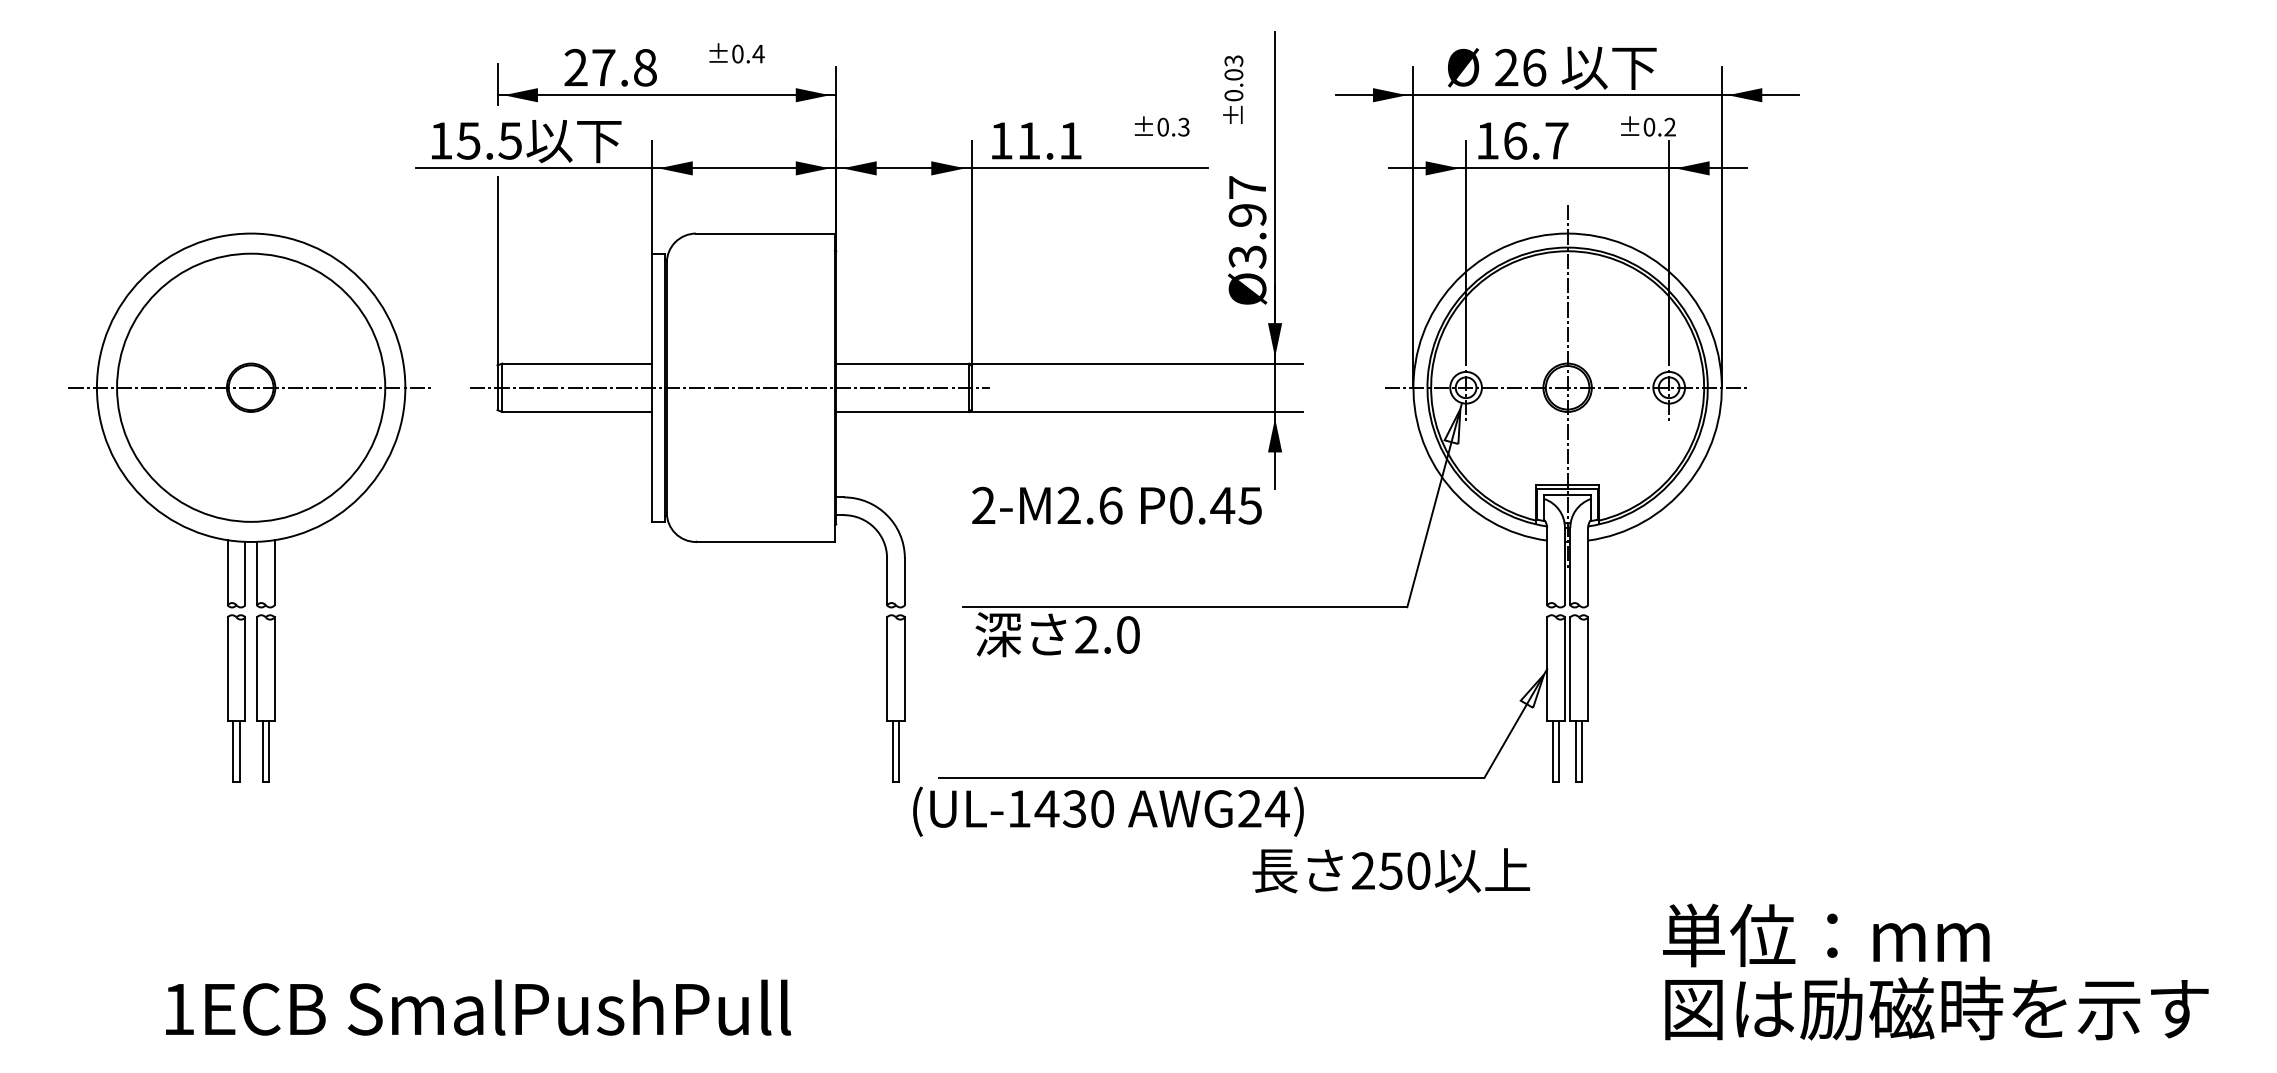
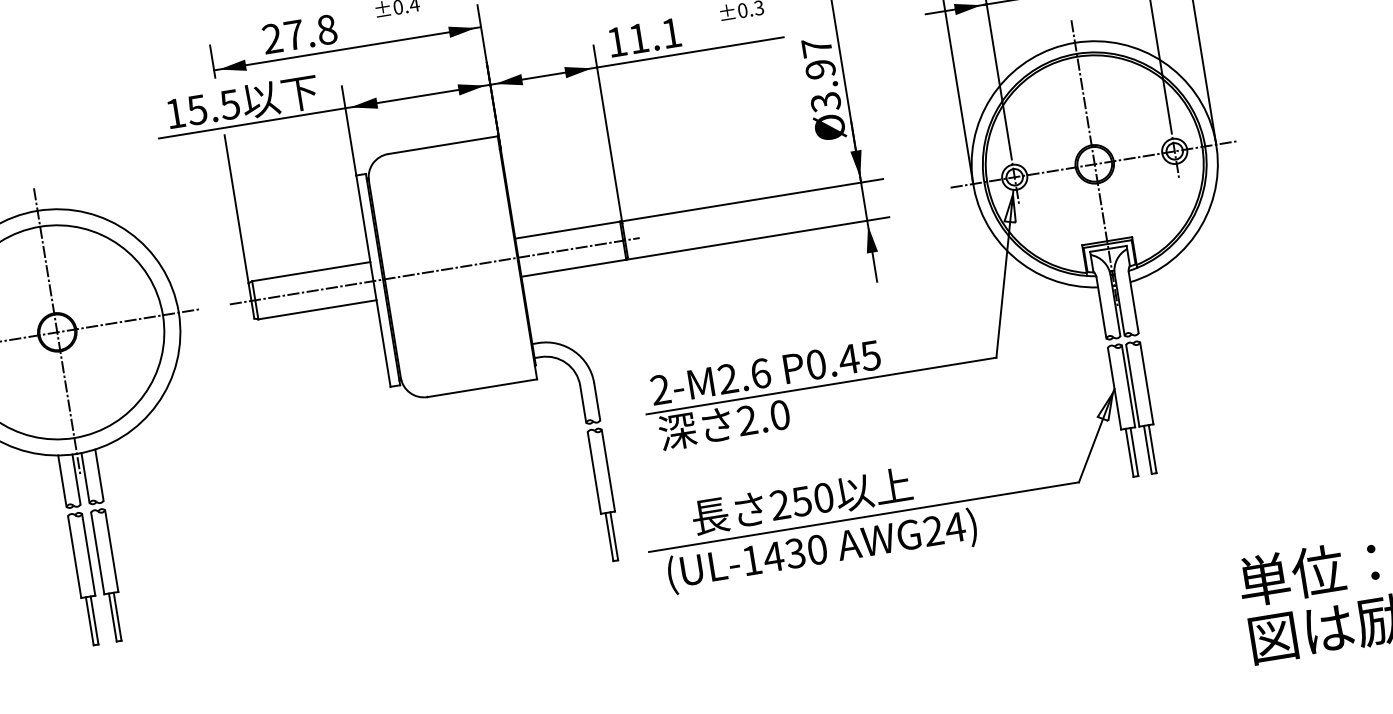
line: (251, 387) -> (57, 332), added
text: (1116, 505) -> (765, 372), moved
text: (1108, 811) -> (822, 551), moved
text: (1391, 870) -> (802, 501), moved

